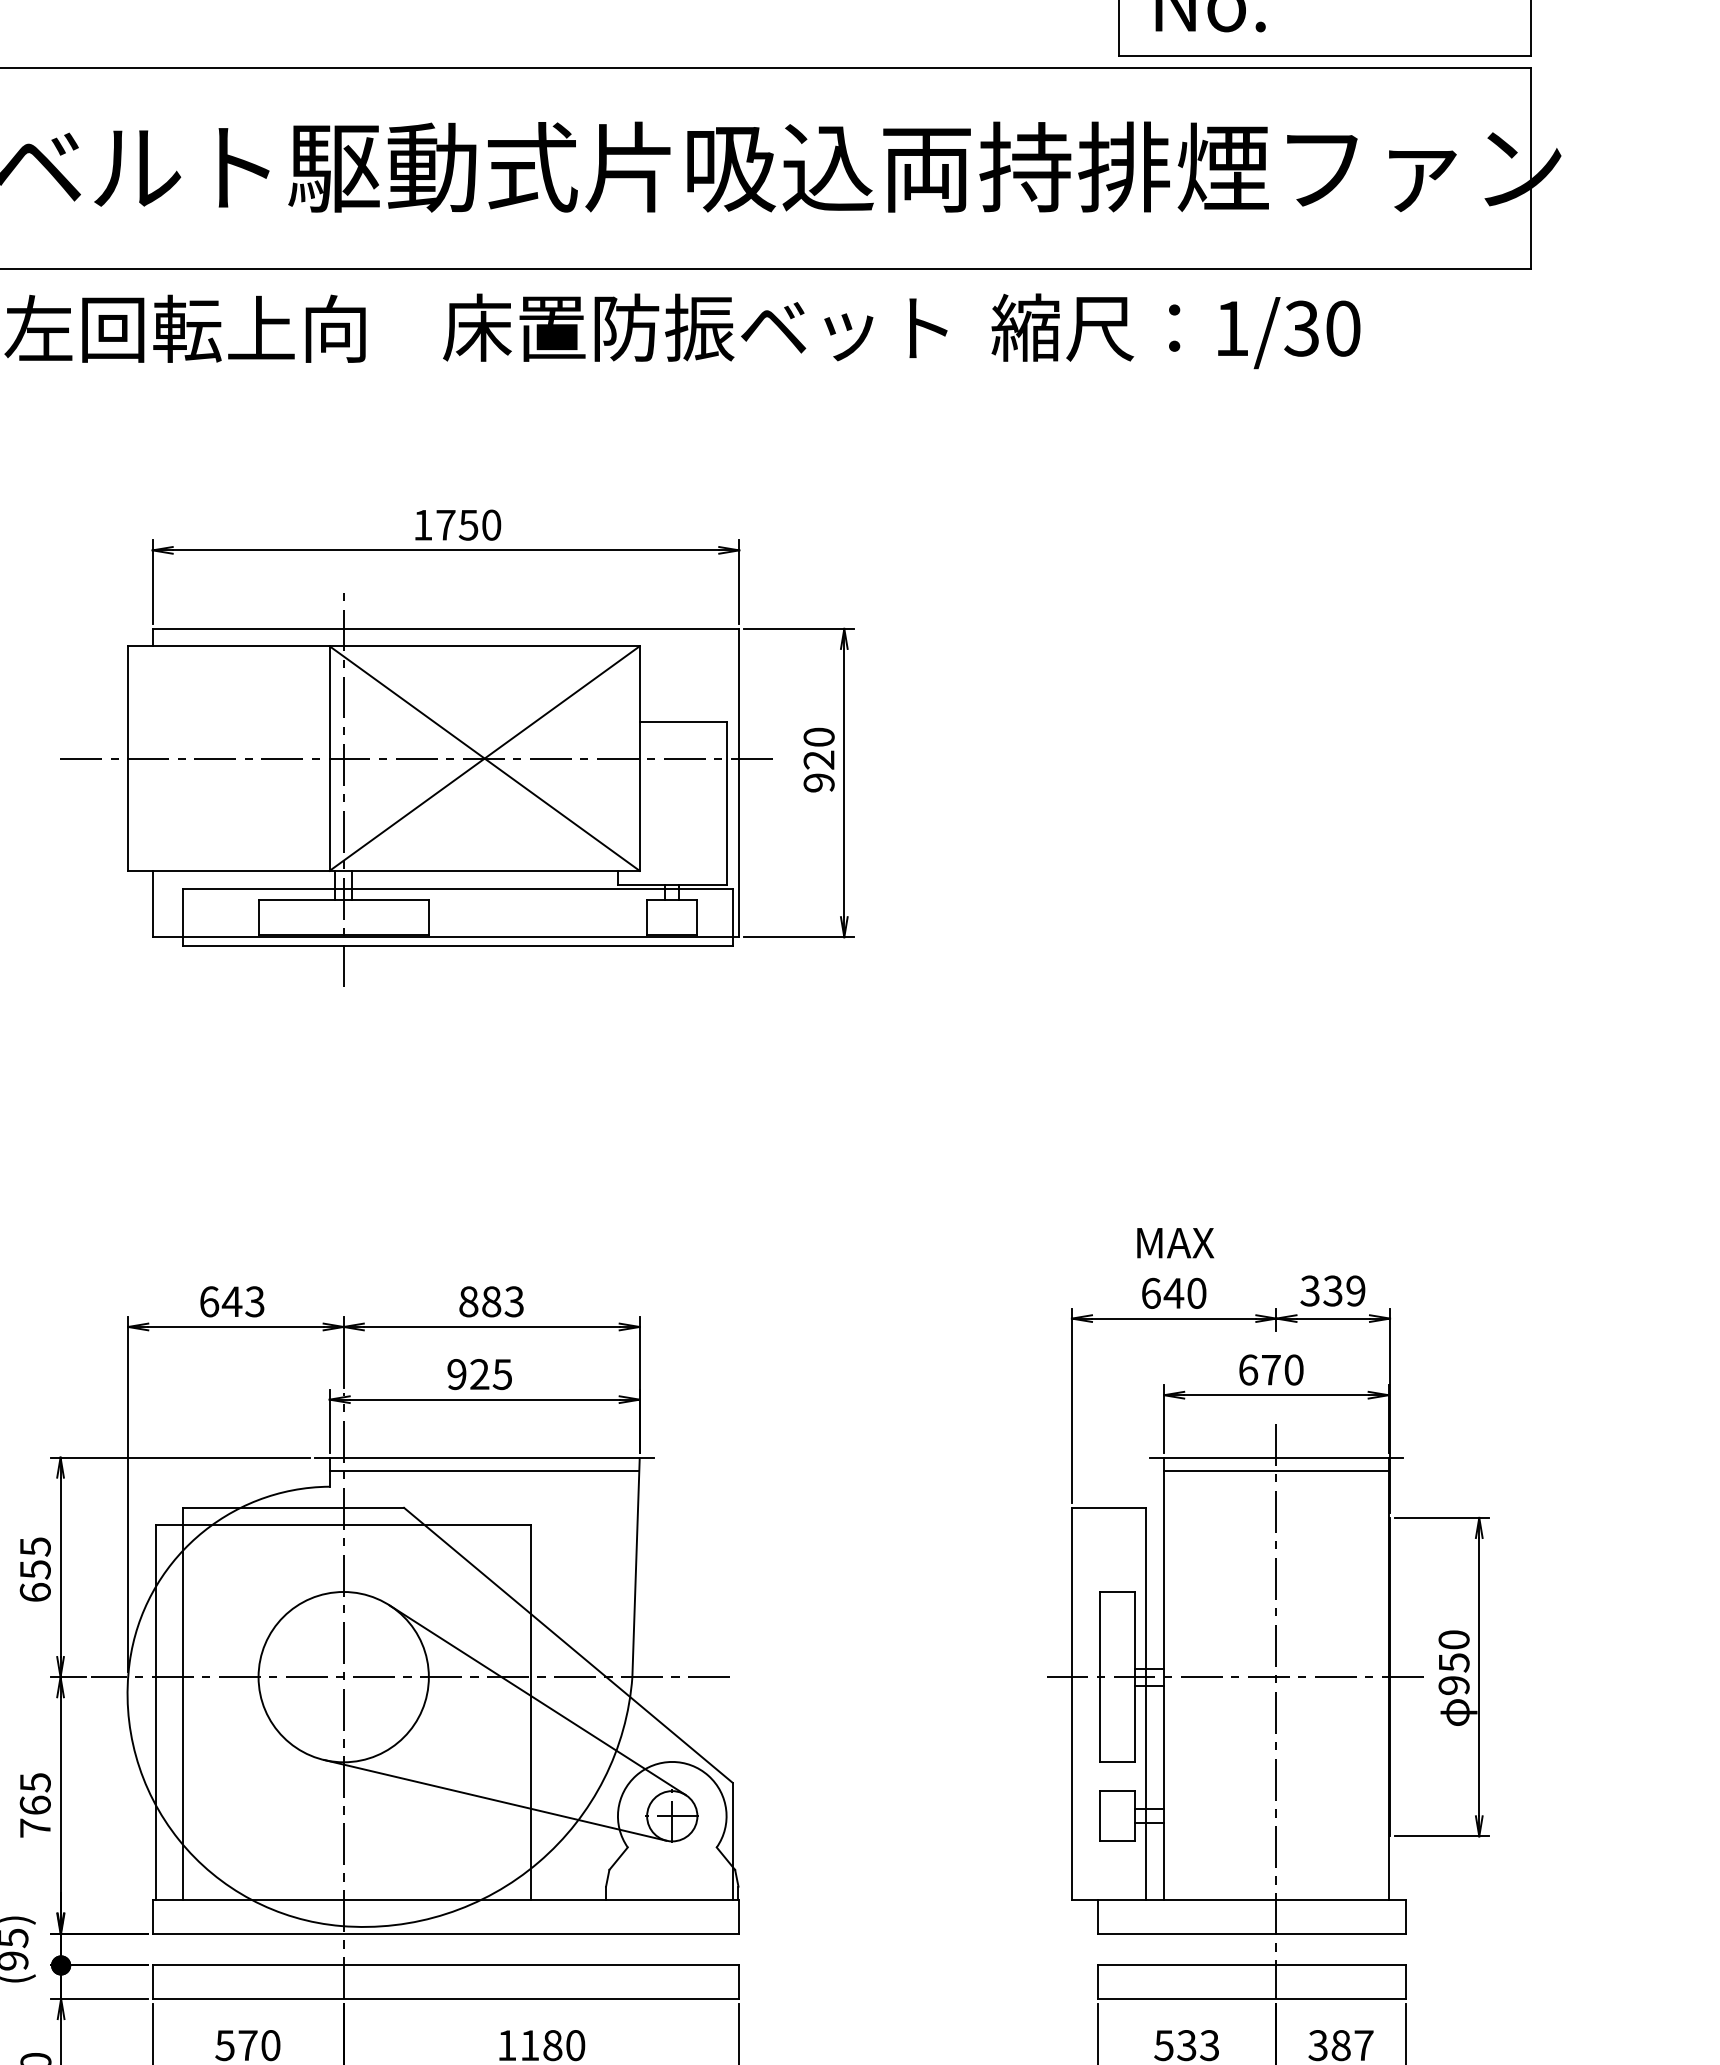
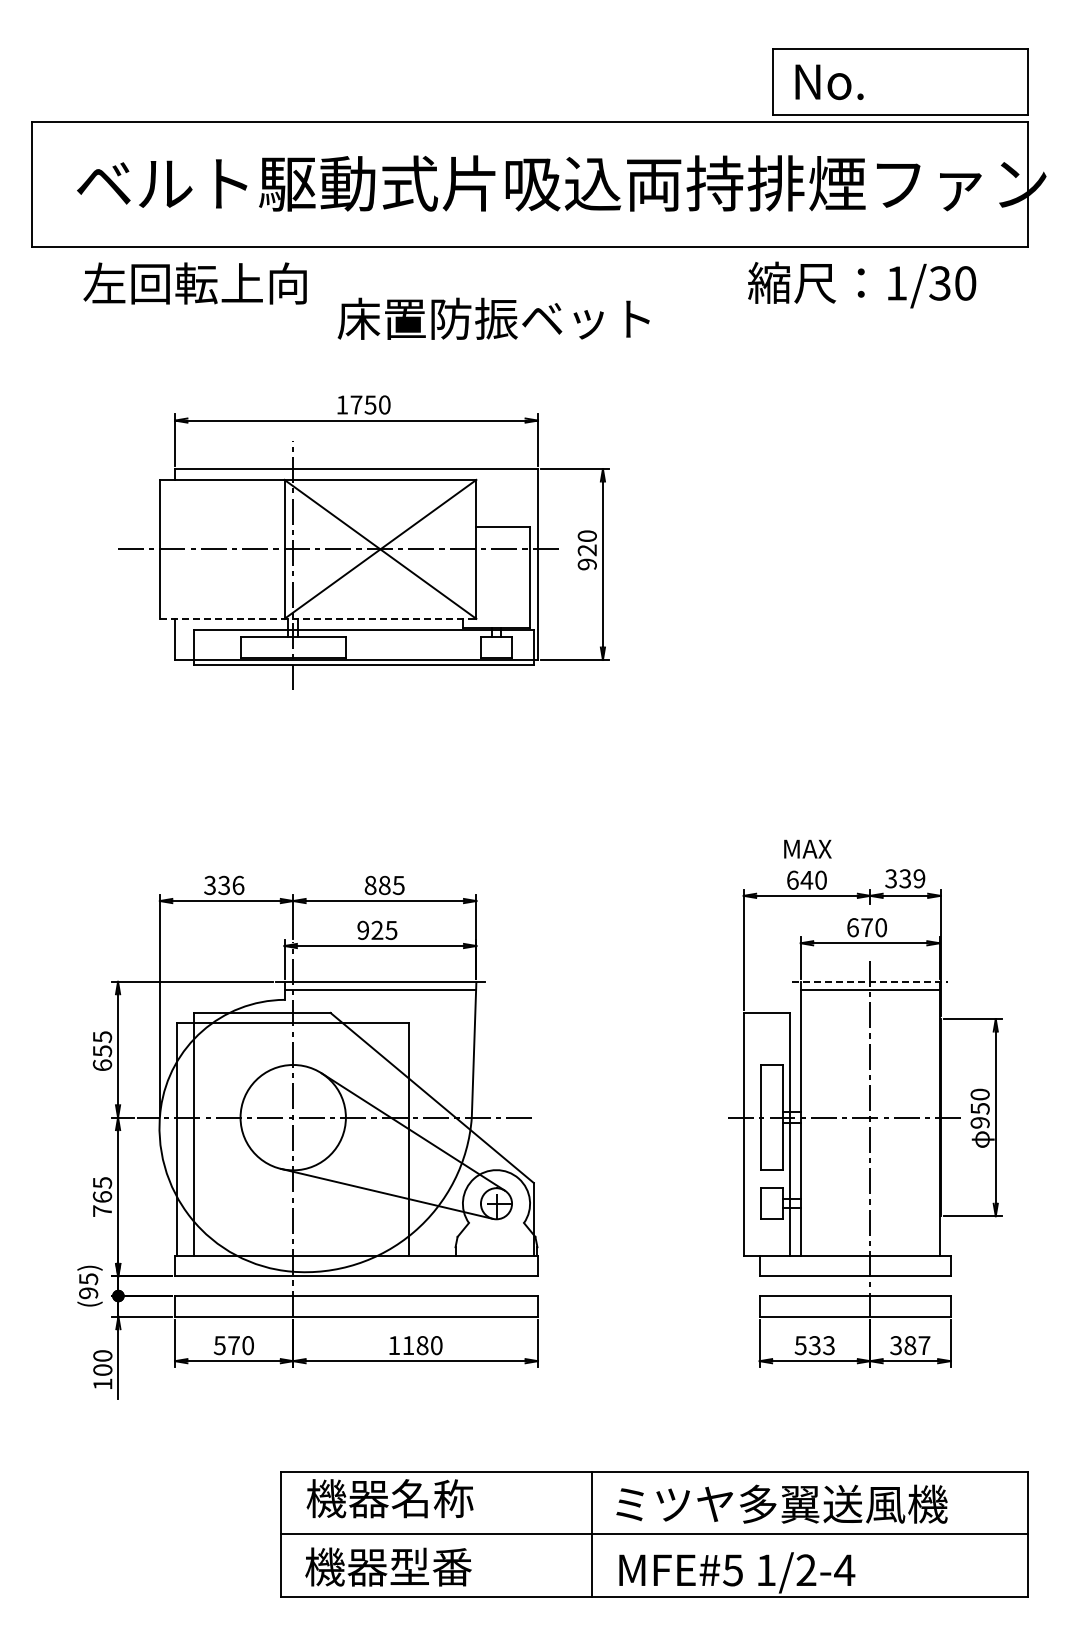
text: (694, 327) -> (493, 318), moved
text: (1176, 330) -> (862, 284), moved
line: (384, 870) -> (318, 618), solid -> dashed
text: (513, 1300) -> (398, 884), 883 -> 885
text: (232, 1301) -> (224, 885), 643 -> 336
line: (1276, 1457) -> (870, 981), solid -> dashed

